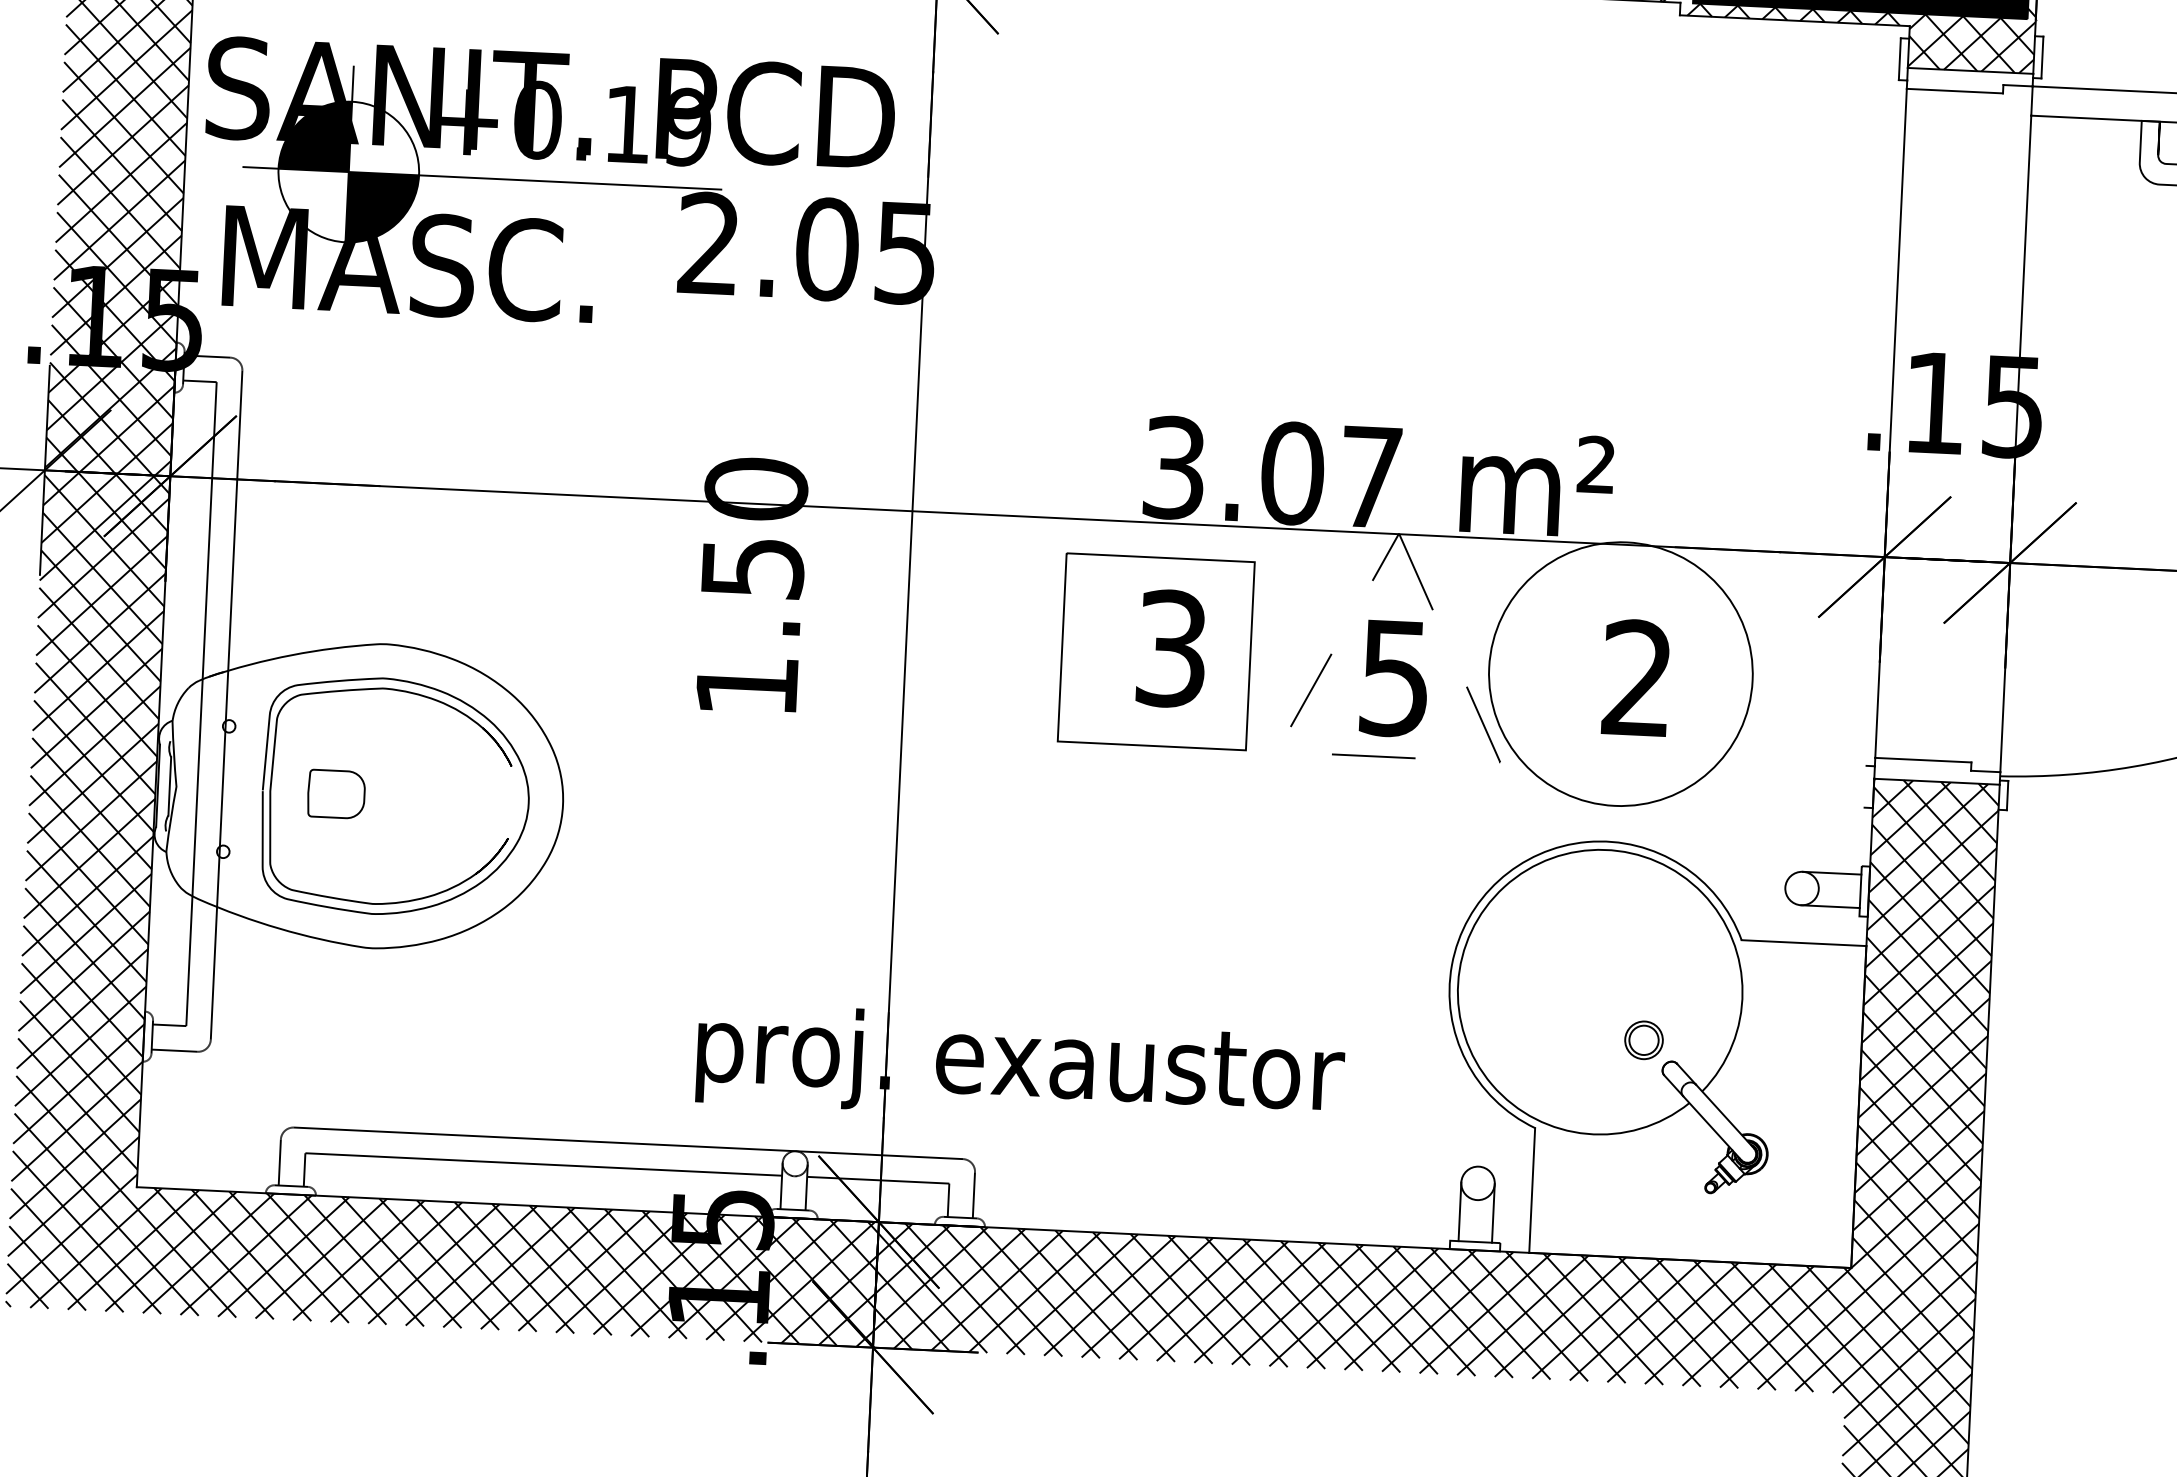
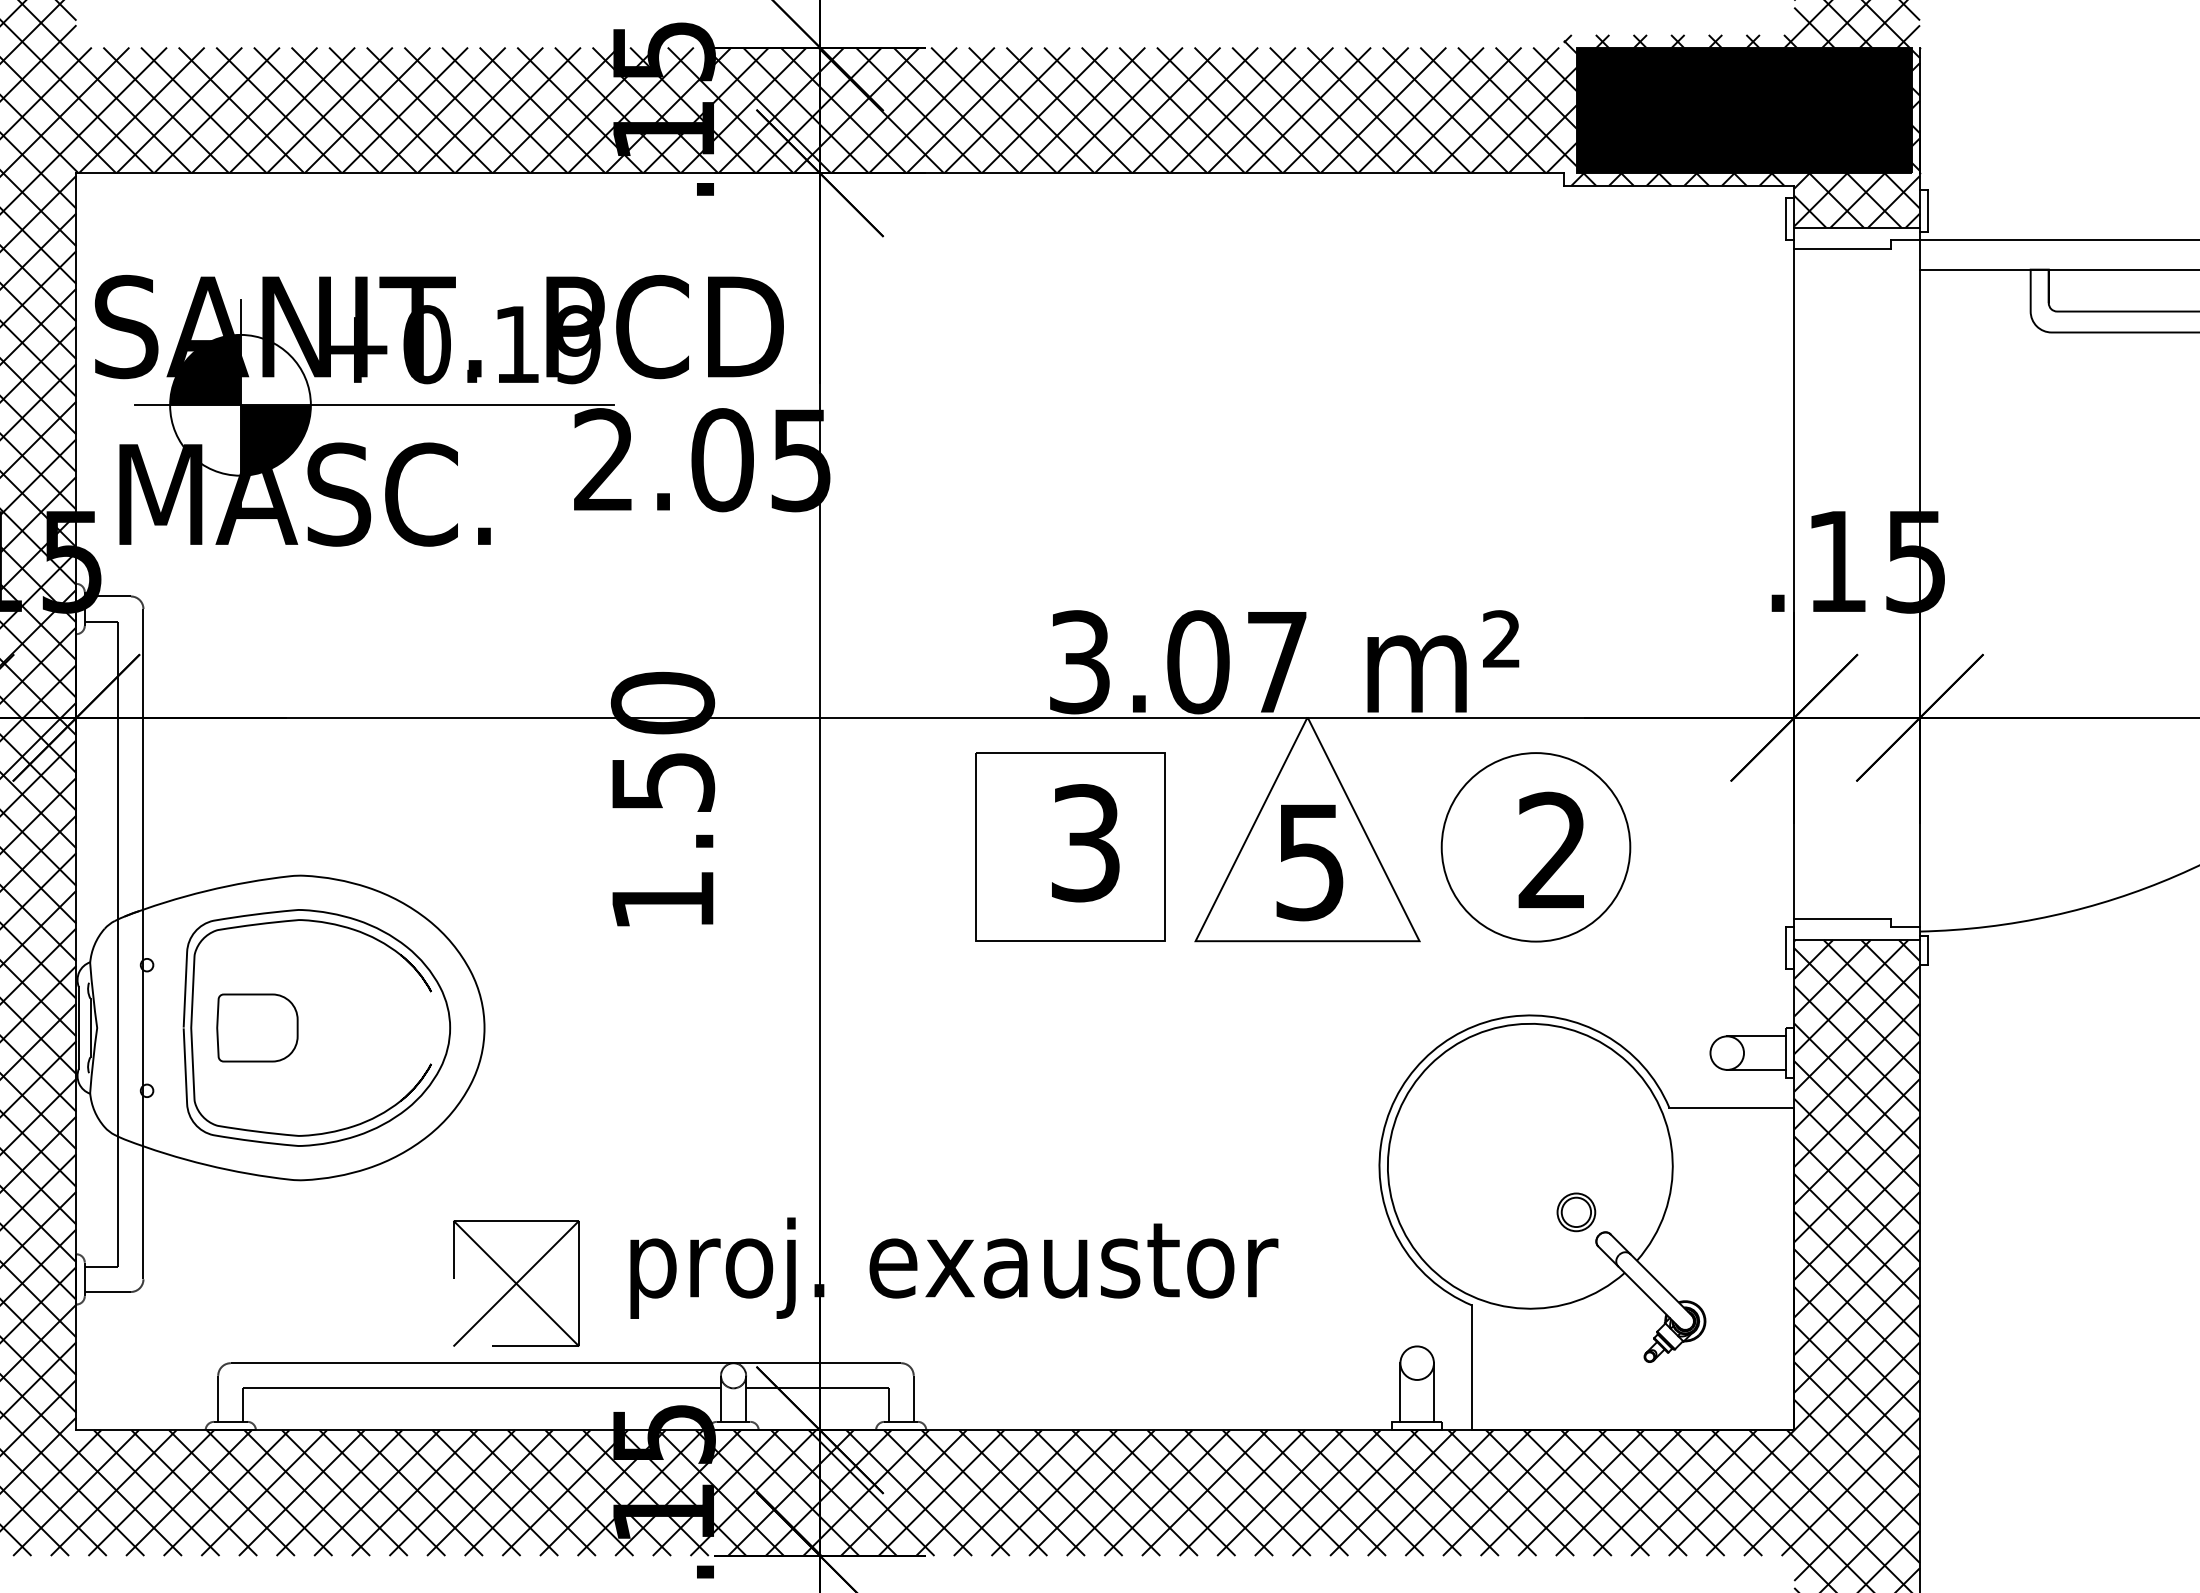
circle: (1620, 674) -> (1535, 847), size x0.71
line: (1388, 757) -> (1307, 941), dashed -> solid
line: (1865, 786) -> (1785, 948), added
part: (336, 793) -> (257, 1027), size x1.43
part: (582, 1061) -> (516, 1283), added

